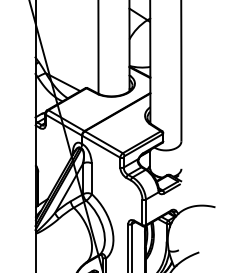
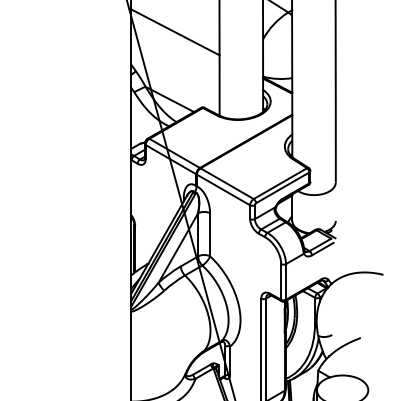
line: (67, 34) -> (175, 32), added

